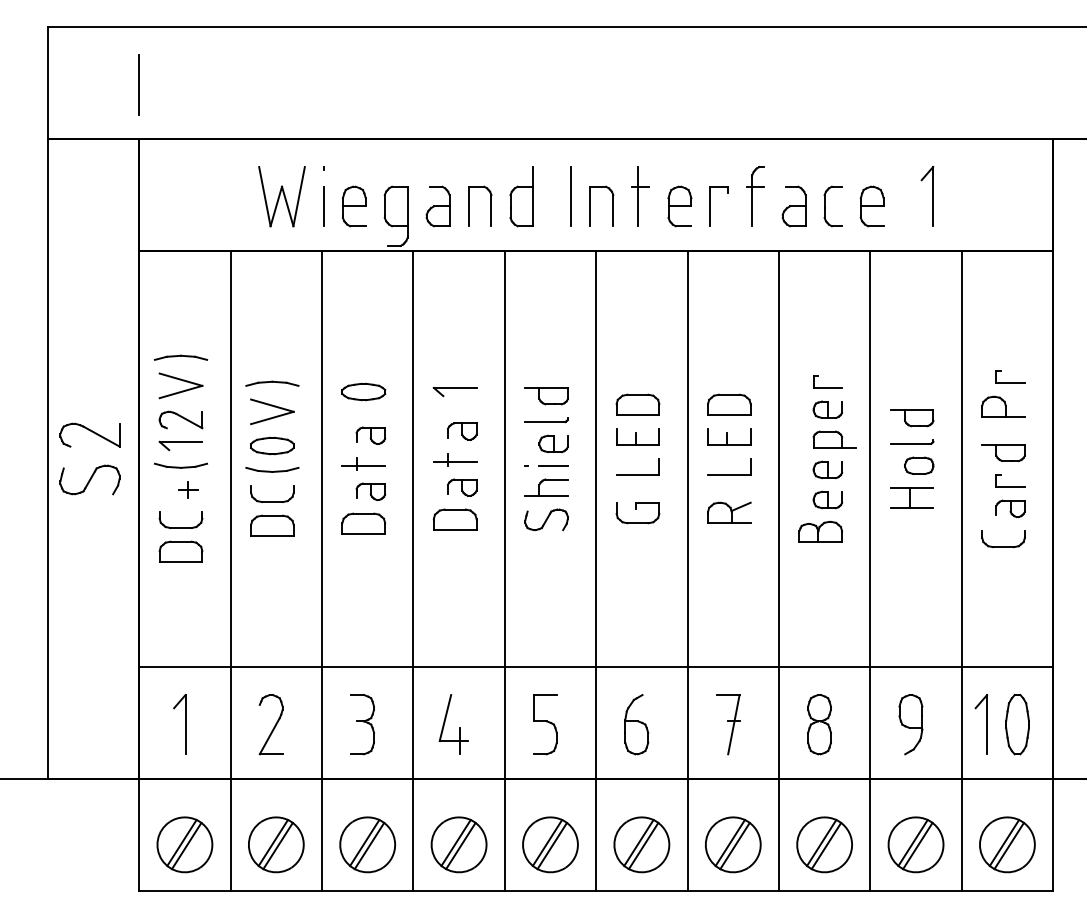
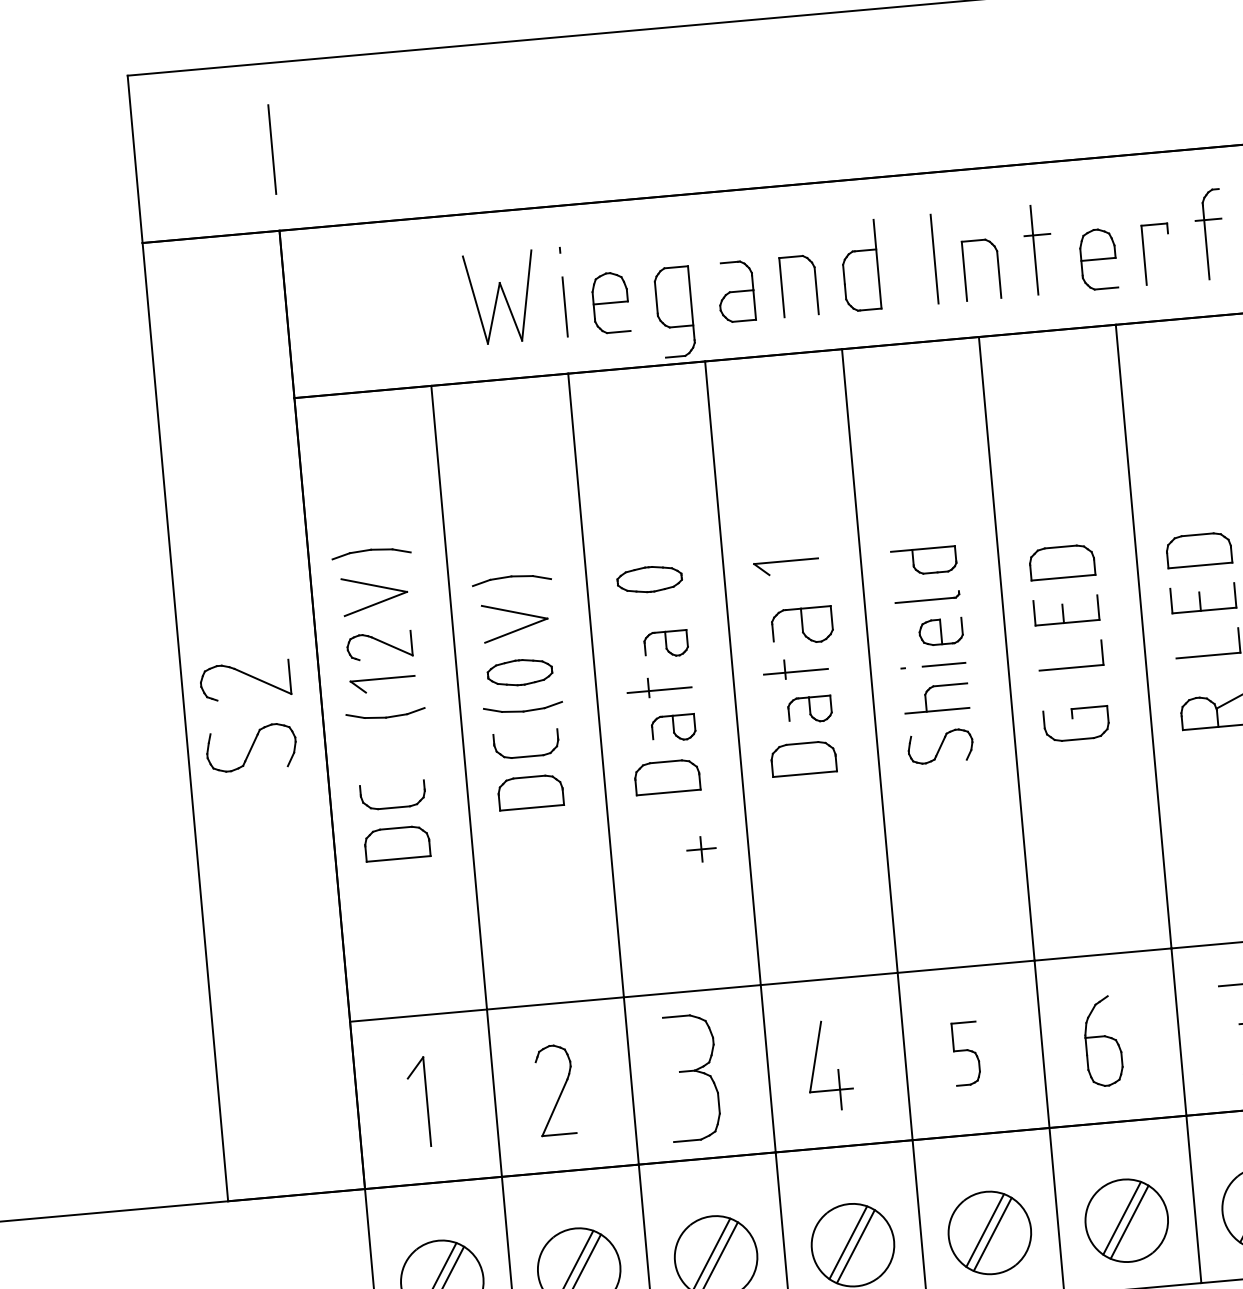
part: (462, 431) -> (802, 625), size x1.4
part: (188, 489) -> (701, 848), moved
part: (362, 724) -> (692, 1077), size x1.4
part: (545, 724) -> (966, 1053), size x0.7

